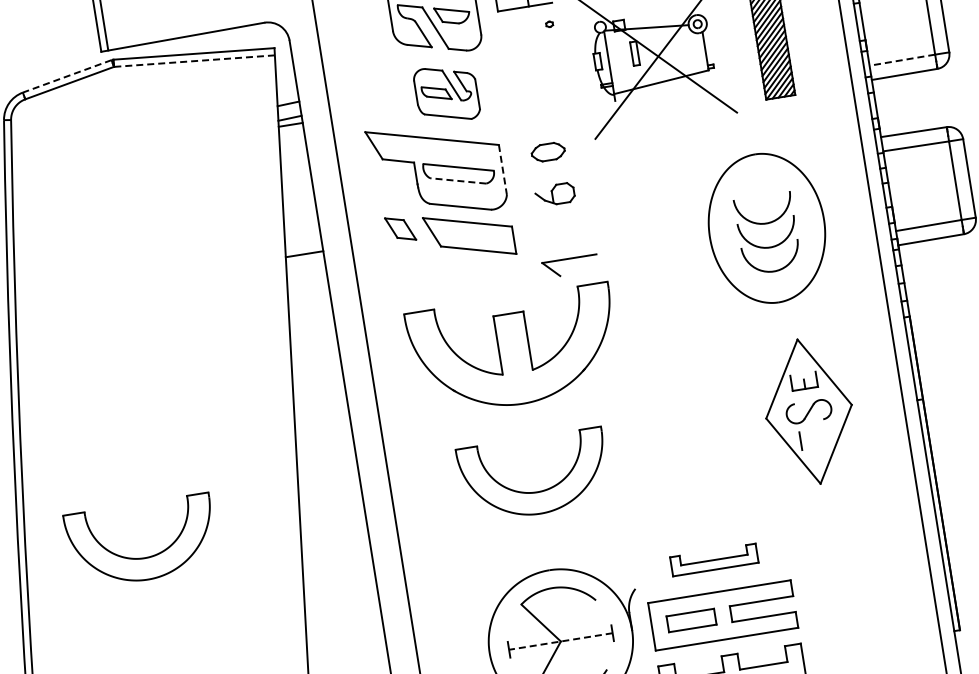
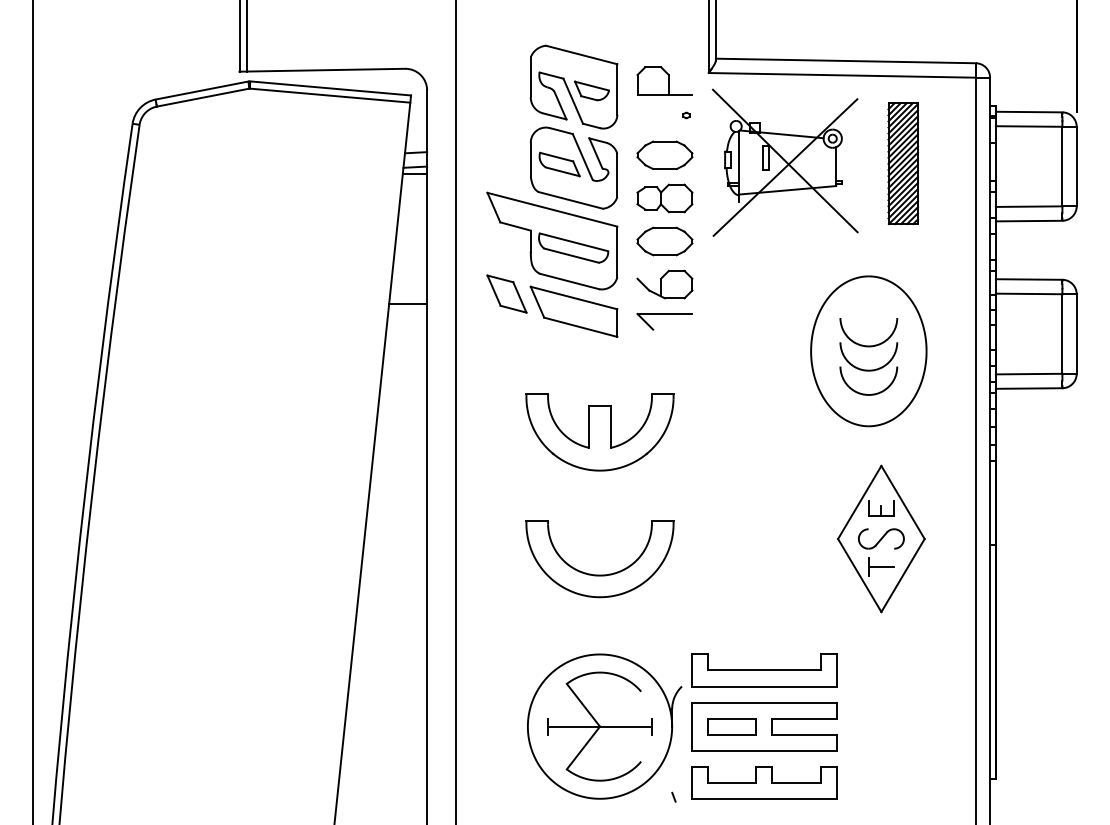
line: (901, 60) -> (1028, 206), dashed -> solid
line: (193, 61) -> (329, 95), dashed -> solid
part: (534, 67) -> (664, 155), added
line: (66, 76) -> (201, 90), dashed -> solid
part: (446, 93) -> (573, 167), size x1.43
part: (541, 109) -> (664, 198), added
part: (547, 152) -> (664, 241), size x1.67
line: (503, 170) -> (617, 252), dashed -> solid
line: (457, 180) -> (570, 255), dashed -> solid
part: (554, 194) -> (664, 284), size x1.43
part: (400, 228) -> (506, 293), size x1.43
part: (569, 259) -> (664, 314), moved
part: (513, 351) -> (599, 432), size x0.71
line: (813, 438) -> (881, 566), added
part: (143, 557) -> (201, 577), removed
part: (714, 560) -> (764, 670), size x1.67
line: (560, 641) -> (599, 726), dashed -> solid

